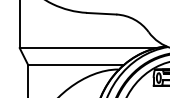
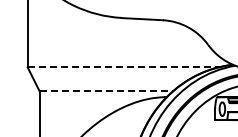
line: (88, 48) -> (123, 67), solid -> dashed
line: (76, 65) -> (106, 91), solid -> dashed

